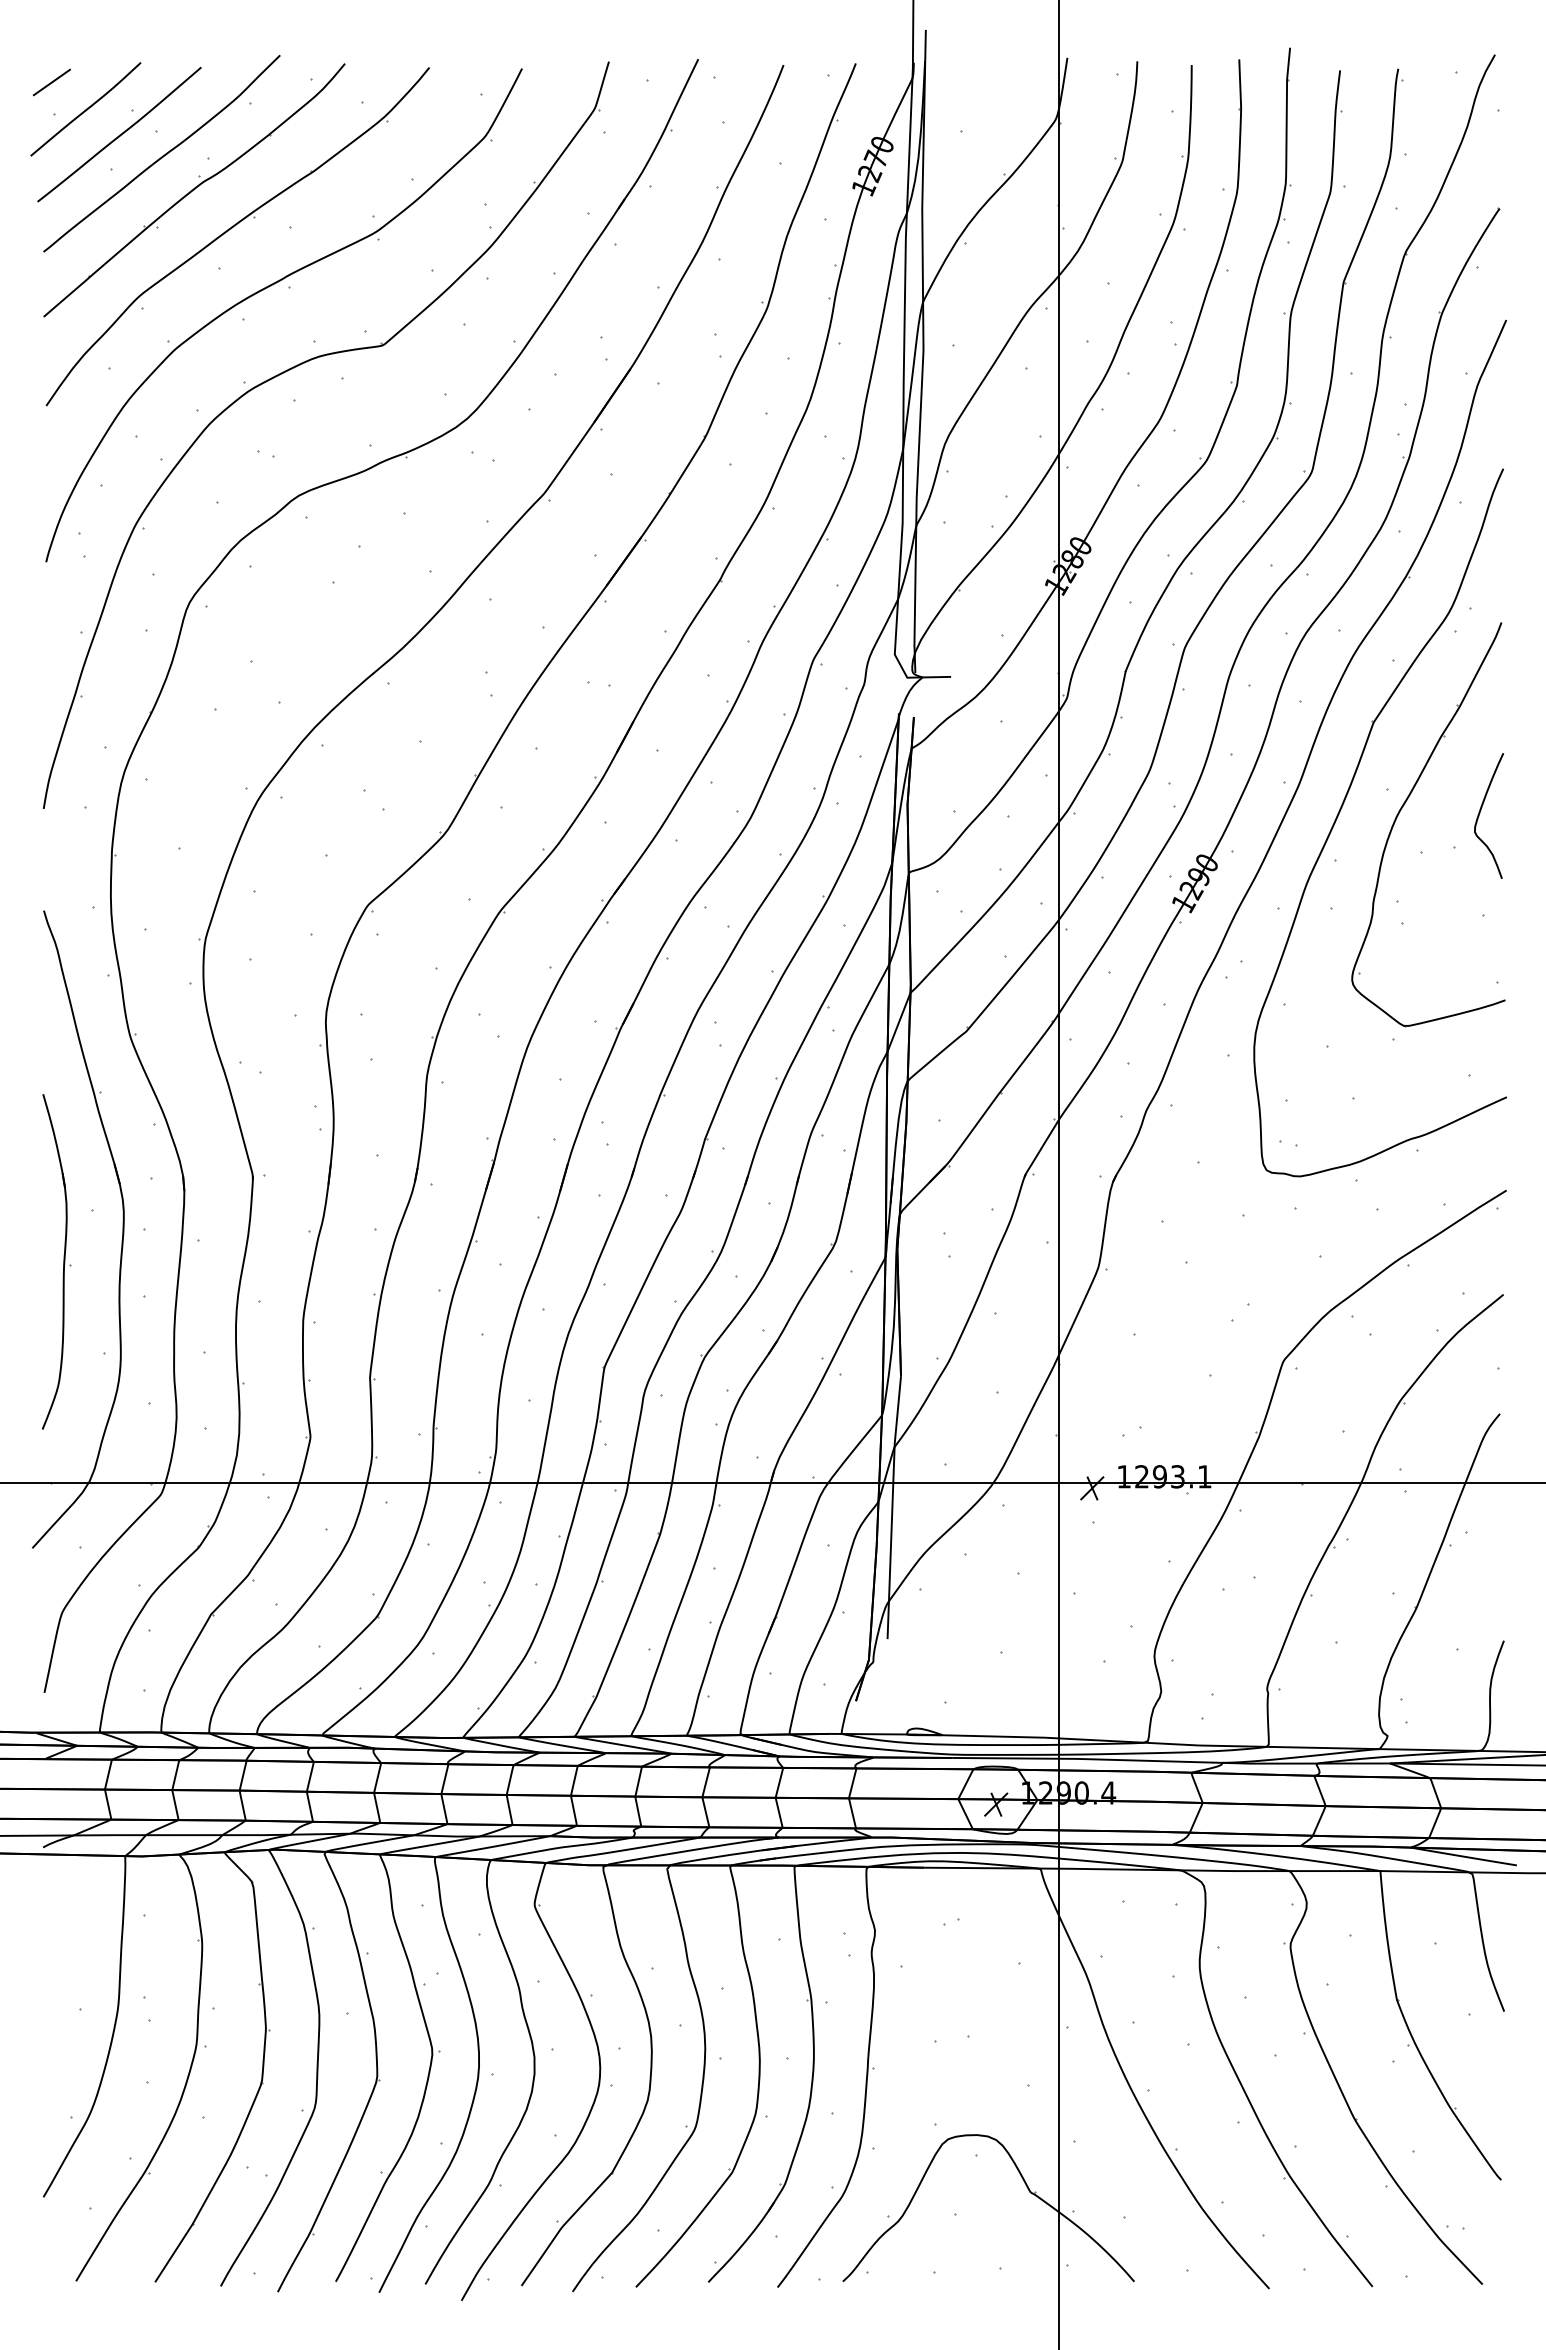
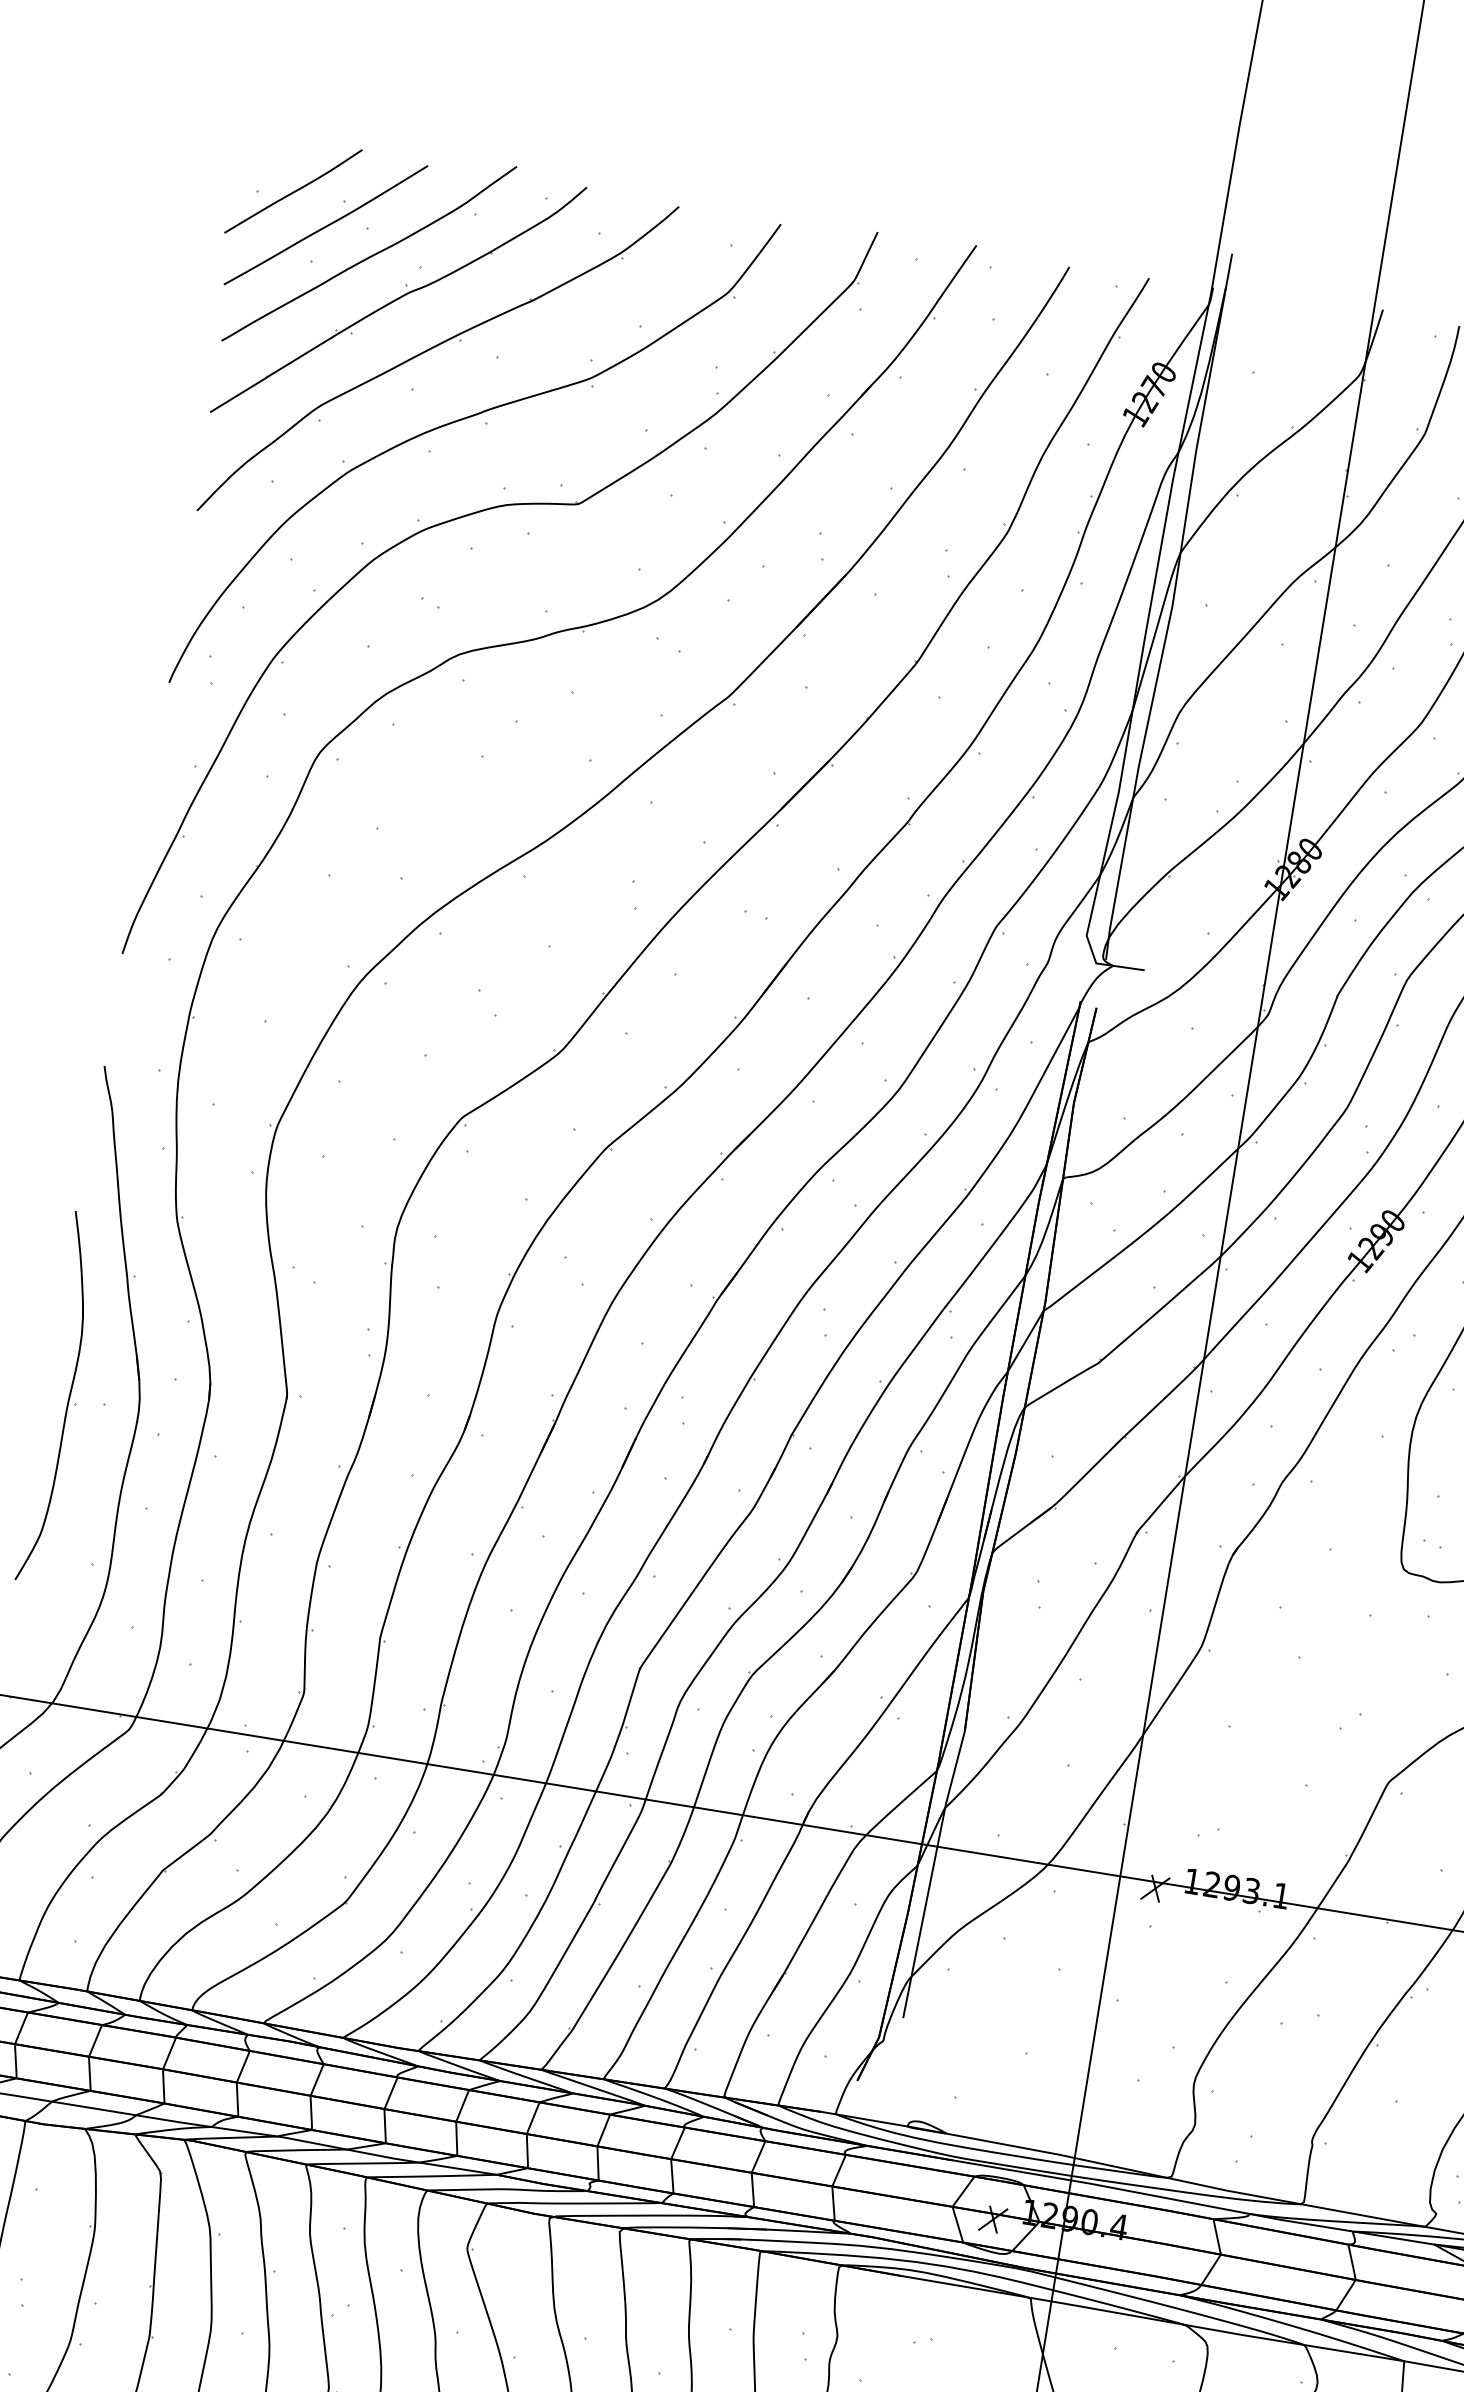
line: (51, 82) -> (260, 155), removed
part: (63, 1261) -> (68, 1398), moved

